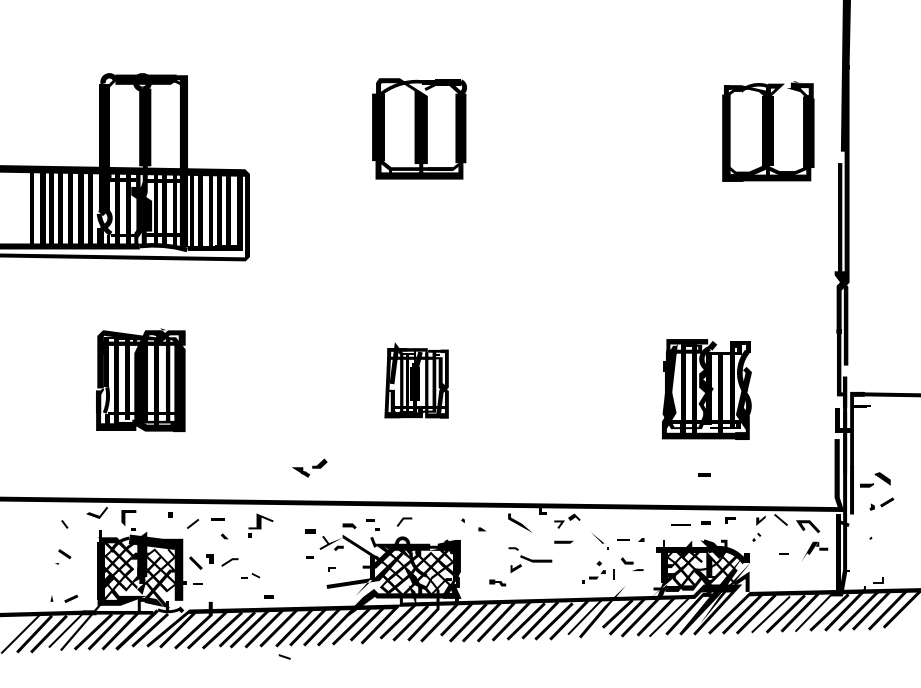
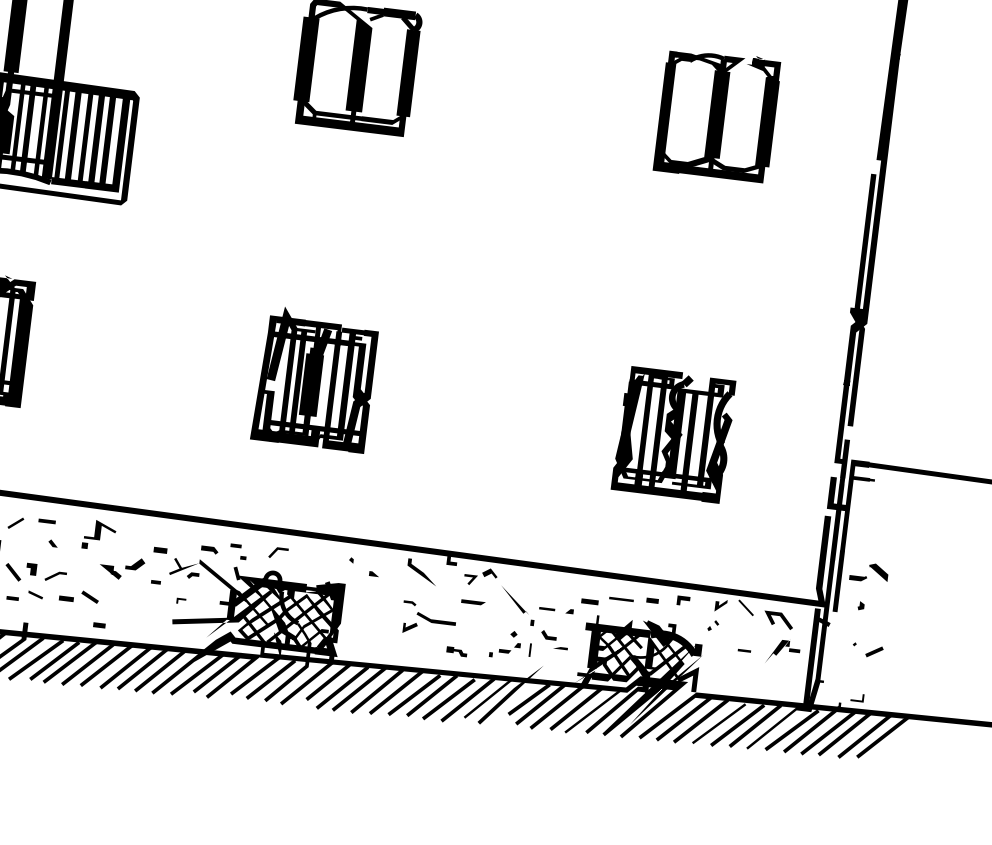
part: (768, 131) -> (717, 115), moved
part: (416, 380) -> (314, 379), size x1.43
part: (309, 467) -> (121, 567), moved
line: (704, 474) -> (590, 600), moved
line: (887, 502) -> (874, 652), moved
part: (599, 540) -> (517, 605), size x1.67
part: (250, 575) -> (79, 595), size x1.67
line: (497, 582) -> (456, 651), moved
line: (284, 656) -> (35, 594), moved

